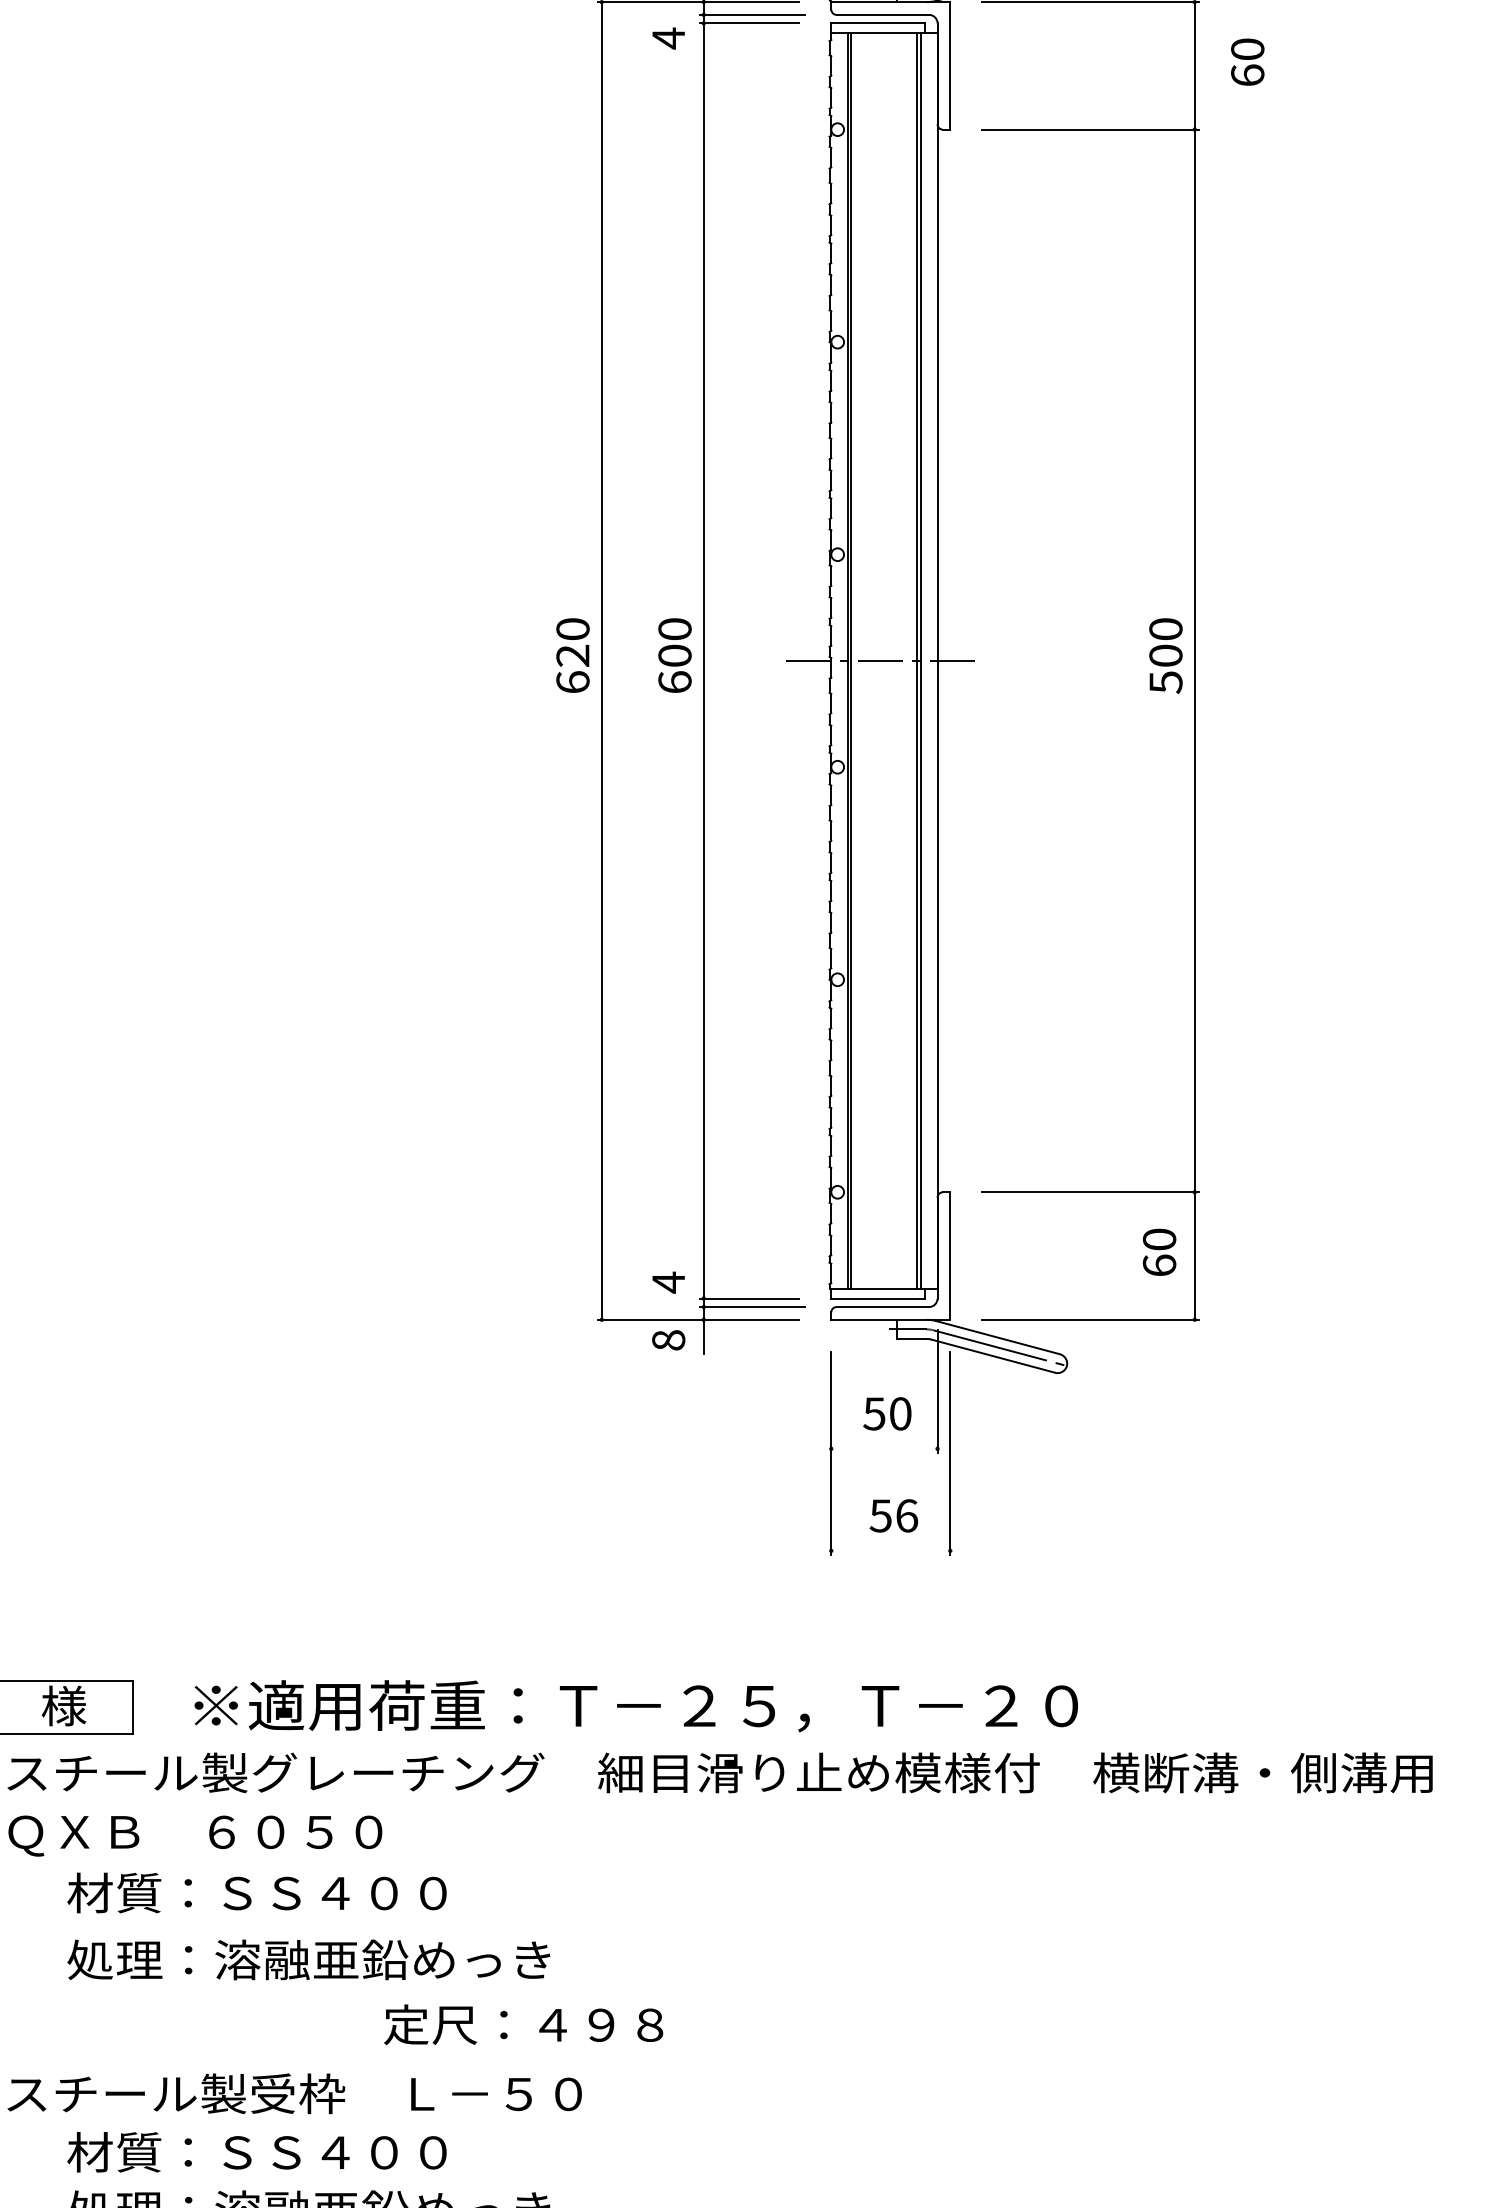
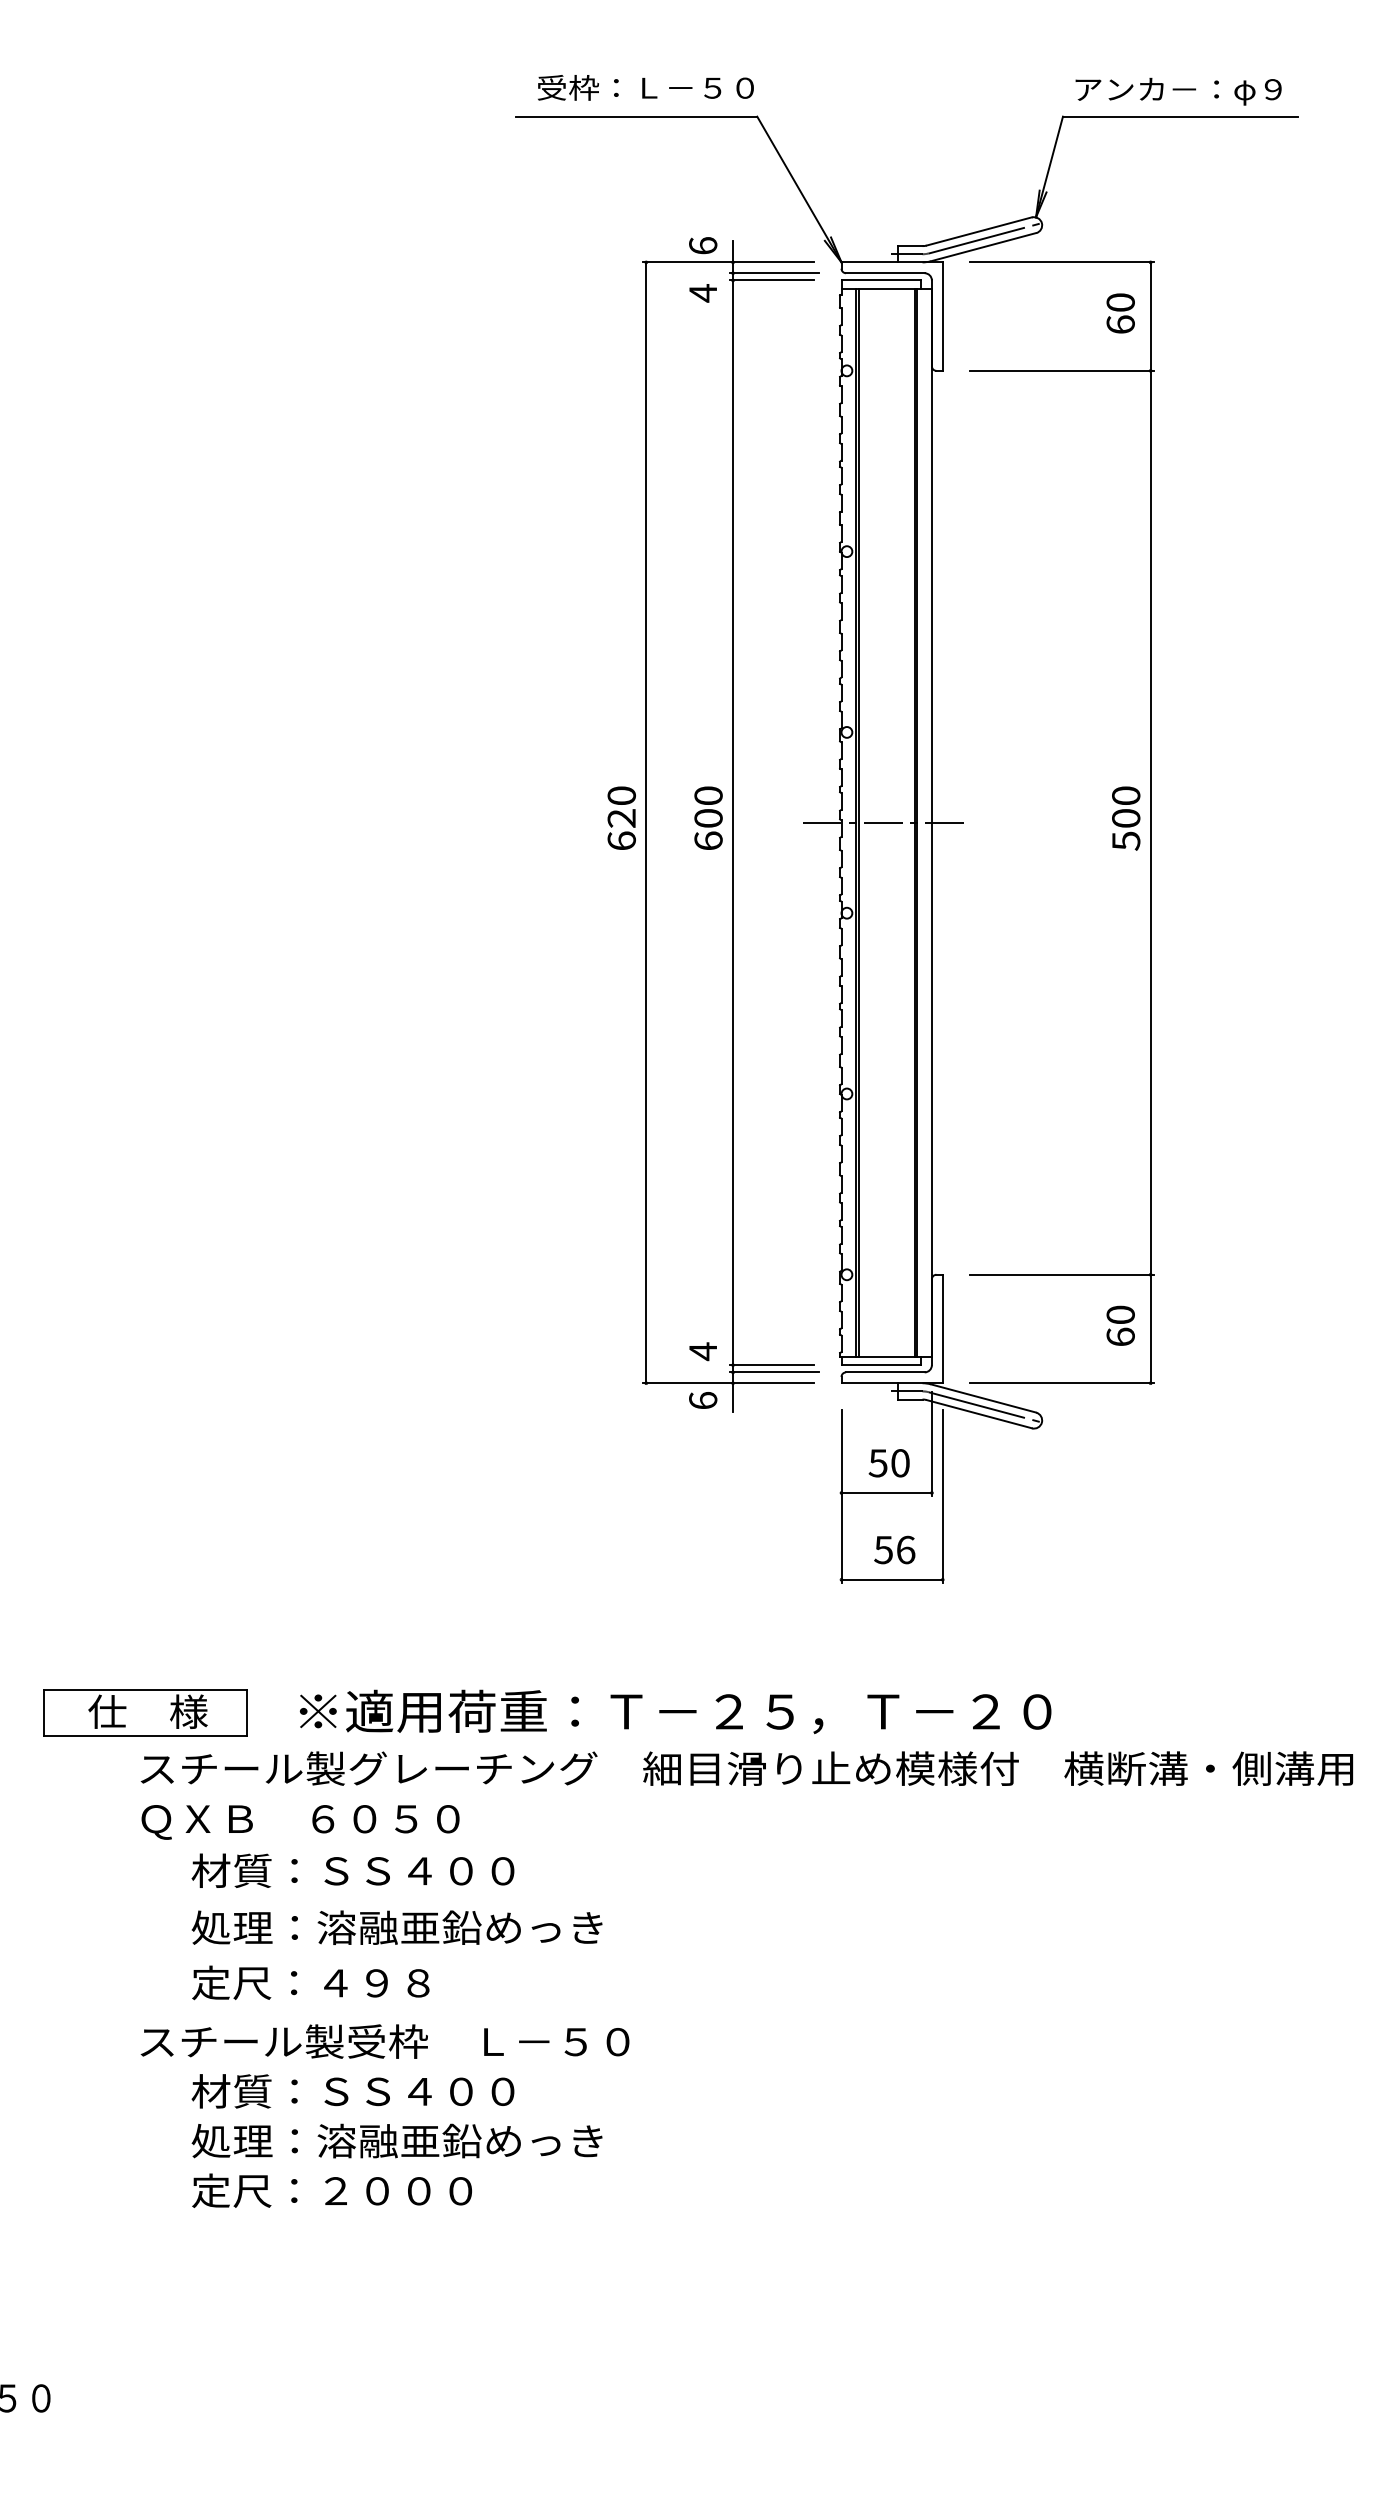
text: (1247, 62) -> (1120, 313), moved
text: (669, 1340) -> (703, 1400), 8 -> 6
line: (884, 1448) -> (886, 1492), added
line: (890, 1550) -> (891, 1579), added
text: (523, 2024) -> (310, 1982), moved

